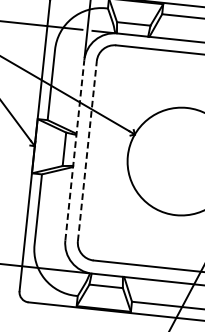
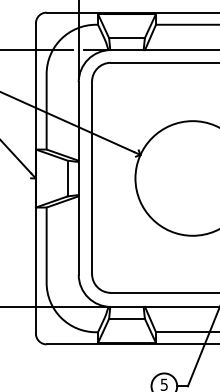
line: (74, 150) -> (78, 178), dashed -> solid
line: (87, 150) -> (92, 177), dashed -> solid

